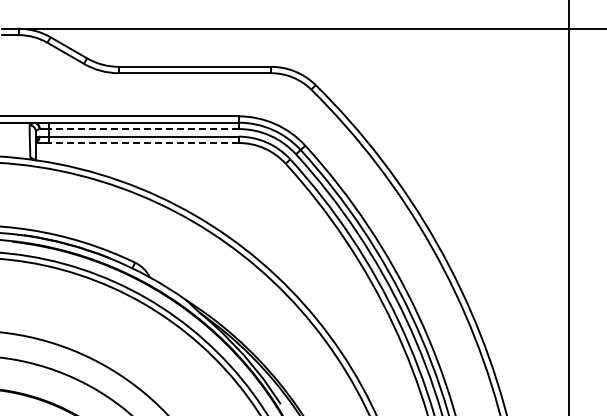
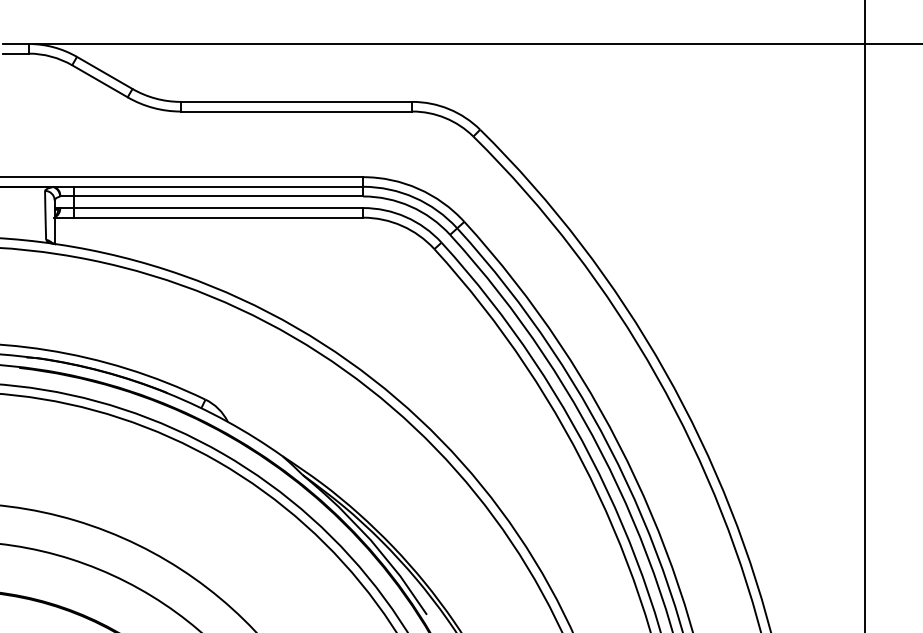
line: (143, 129) -> (218, 197), dashed -> solid
line: (143, 143) -> (218, 218), dashed -> solid

